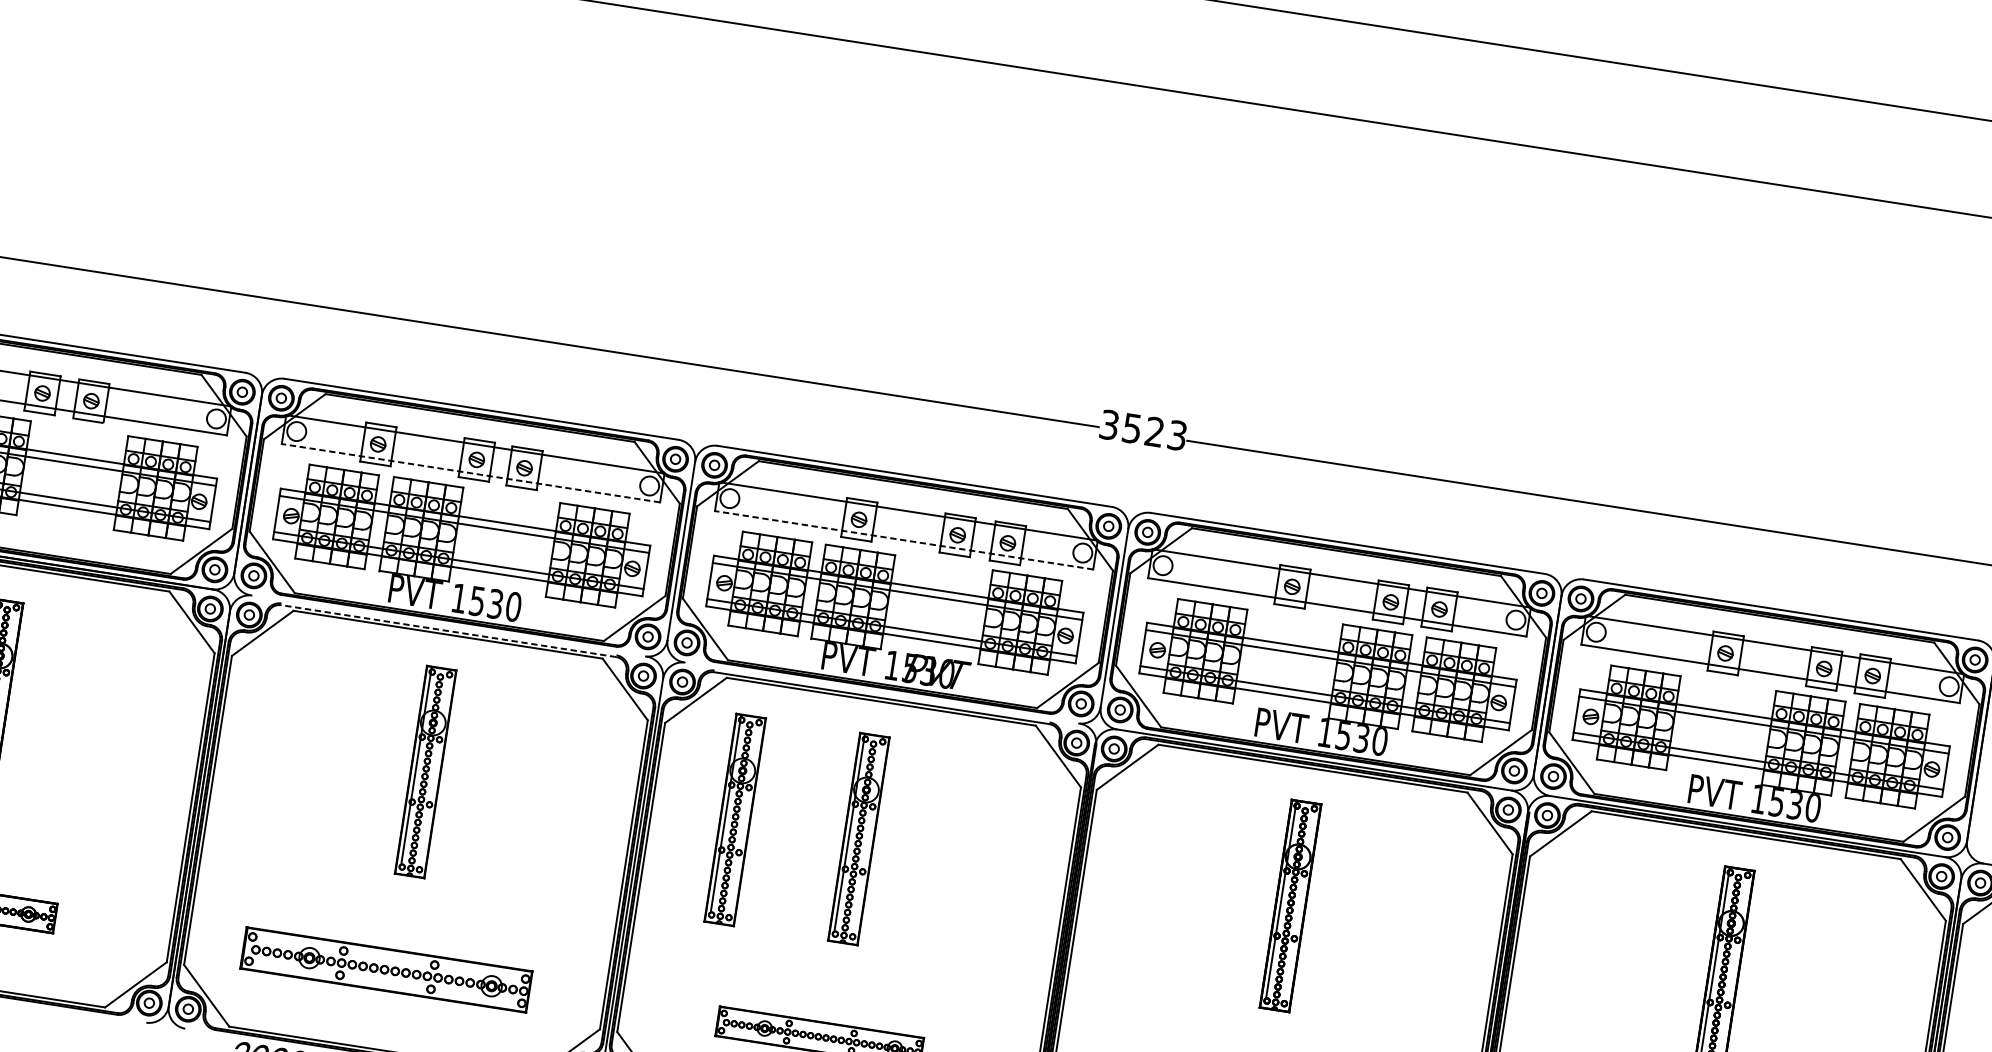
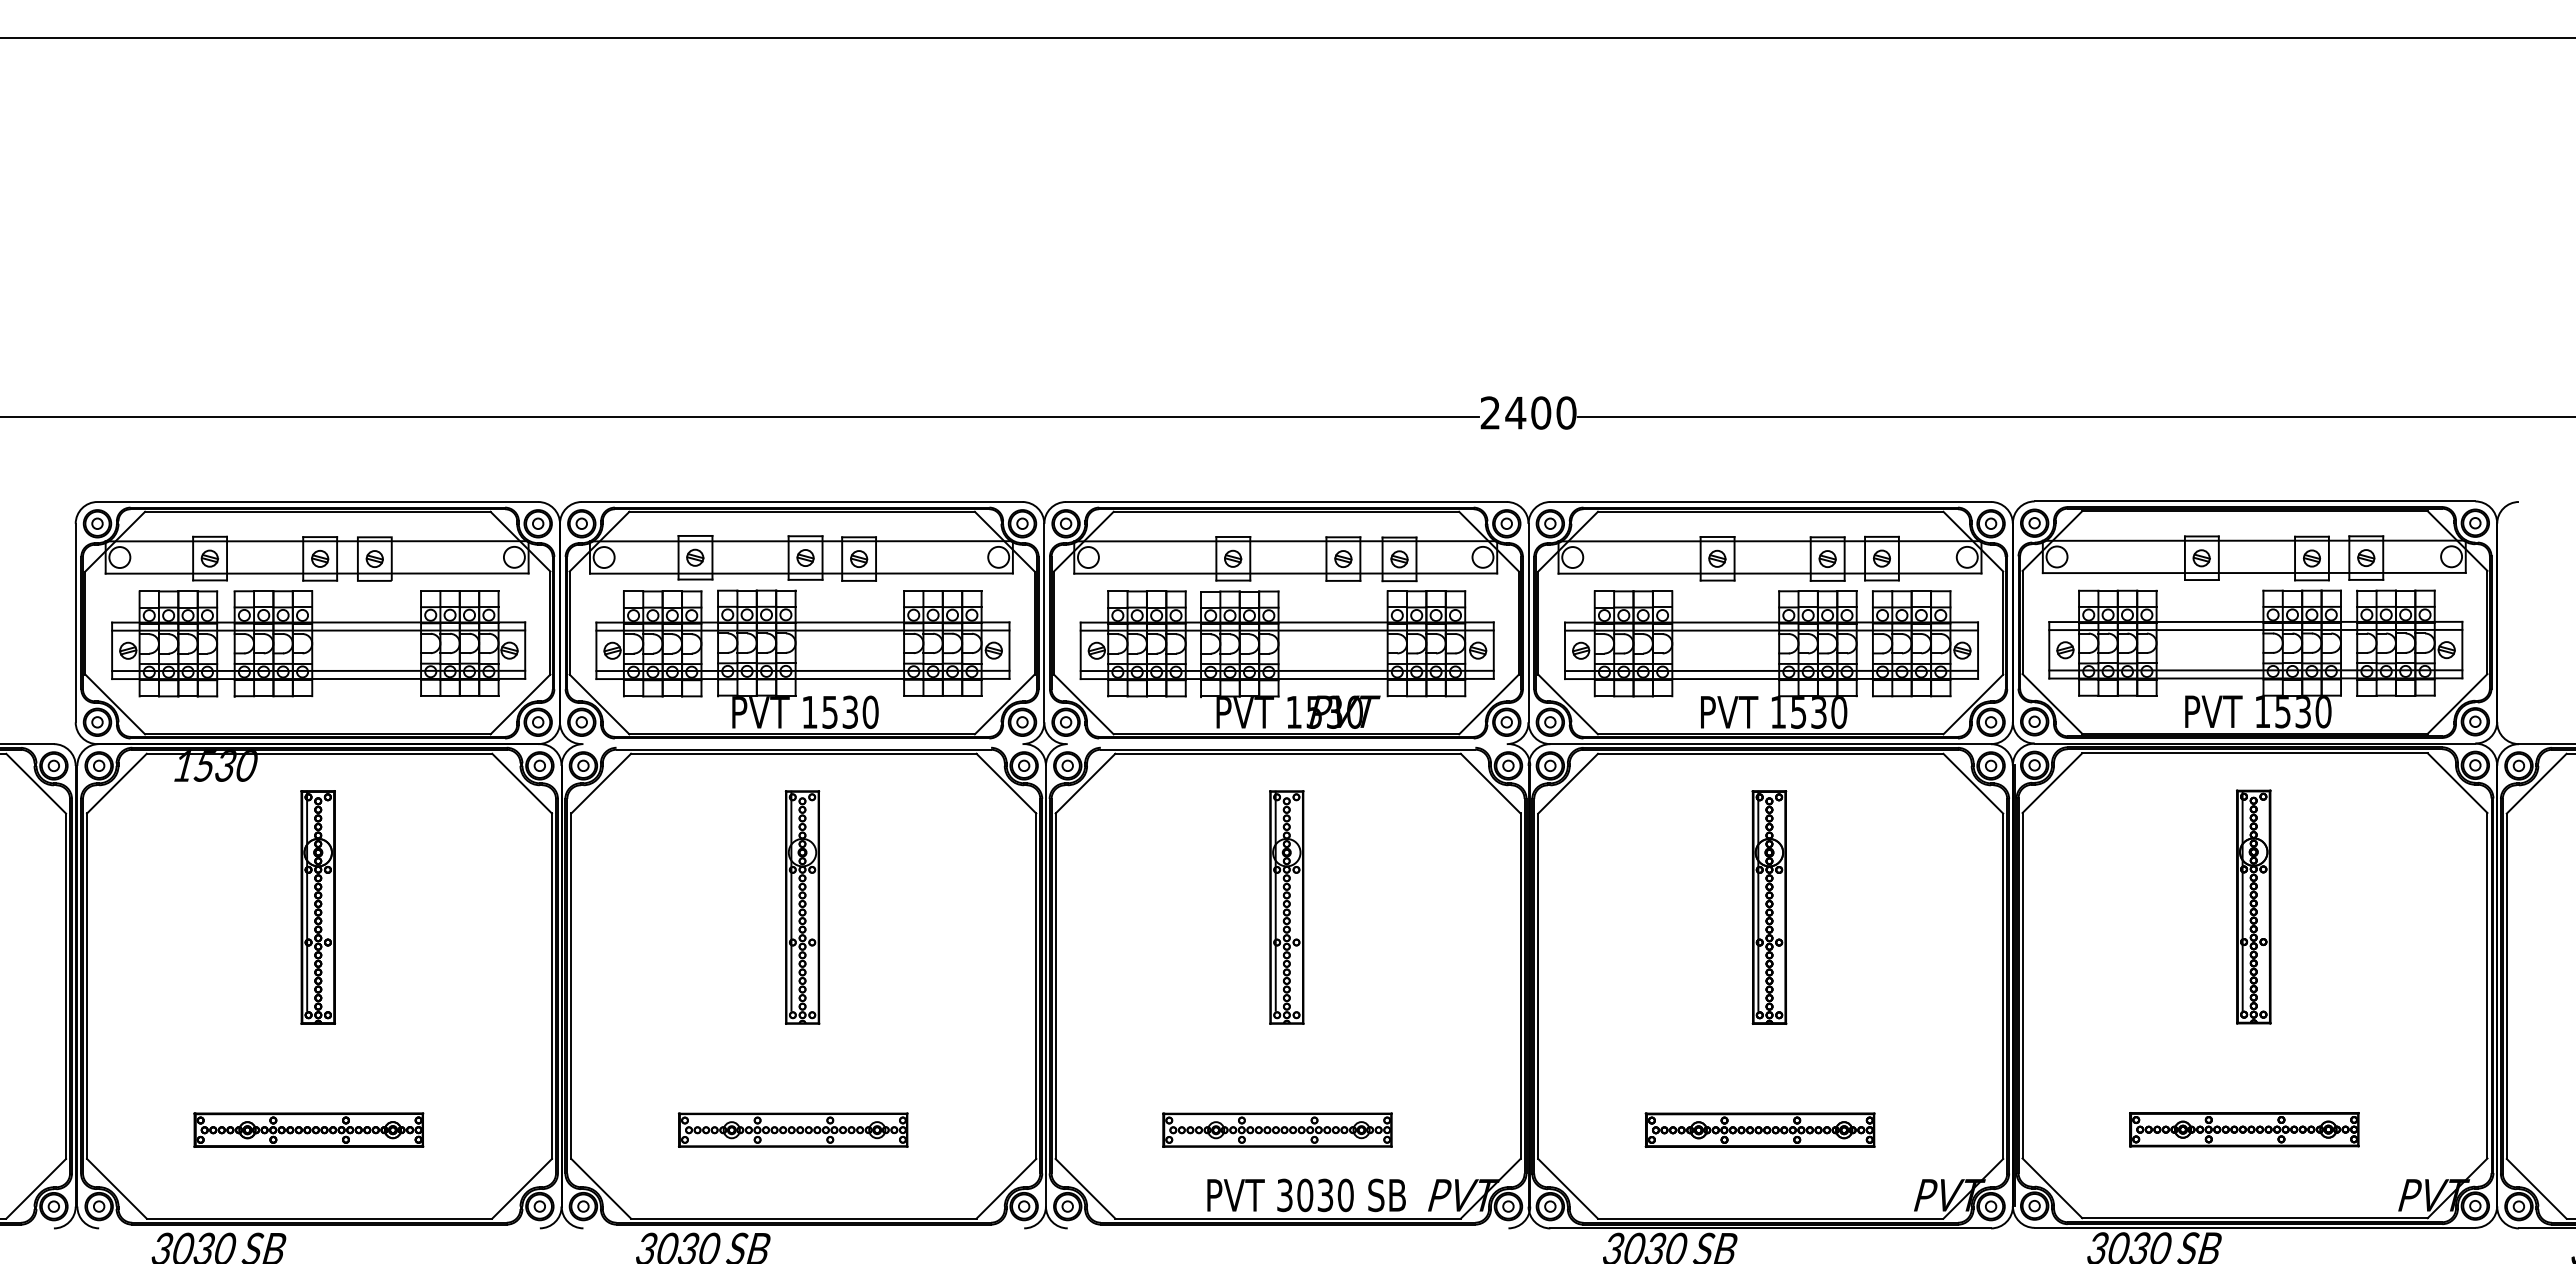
text: (1143, 429) -> (1528, 412), 3523 -> 2400
line: (470, 473) -> (800, 573), dashed -> solid
line: (903, 540) -> (1285, 573), dashed -> solid
line: (448, 630) -> (803, 749), dashed -> solid
part: (735, 819) -> (1148, 907), removed
part: (386, 969) -> (793, 1129), size x0.71

